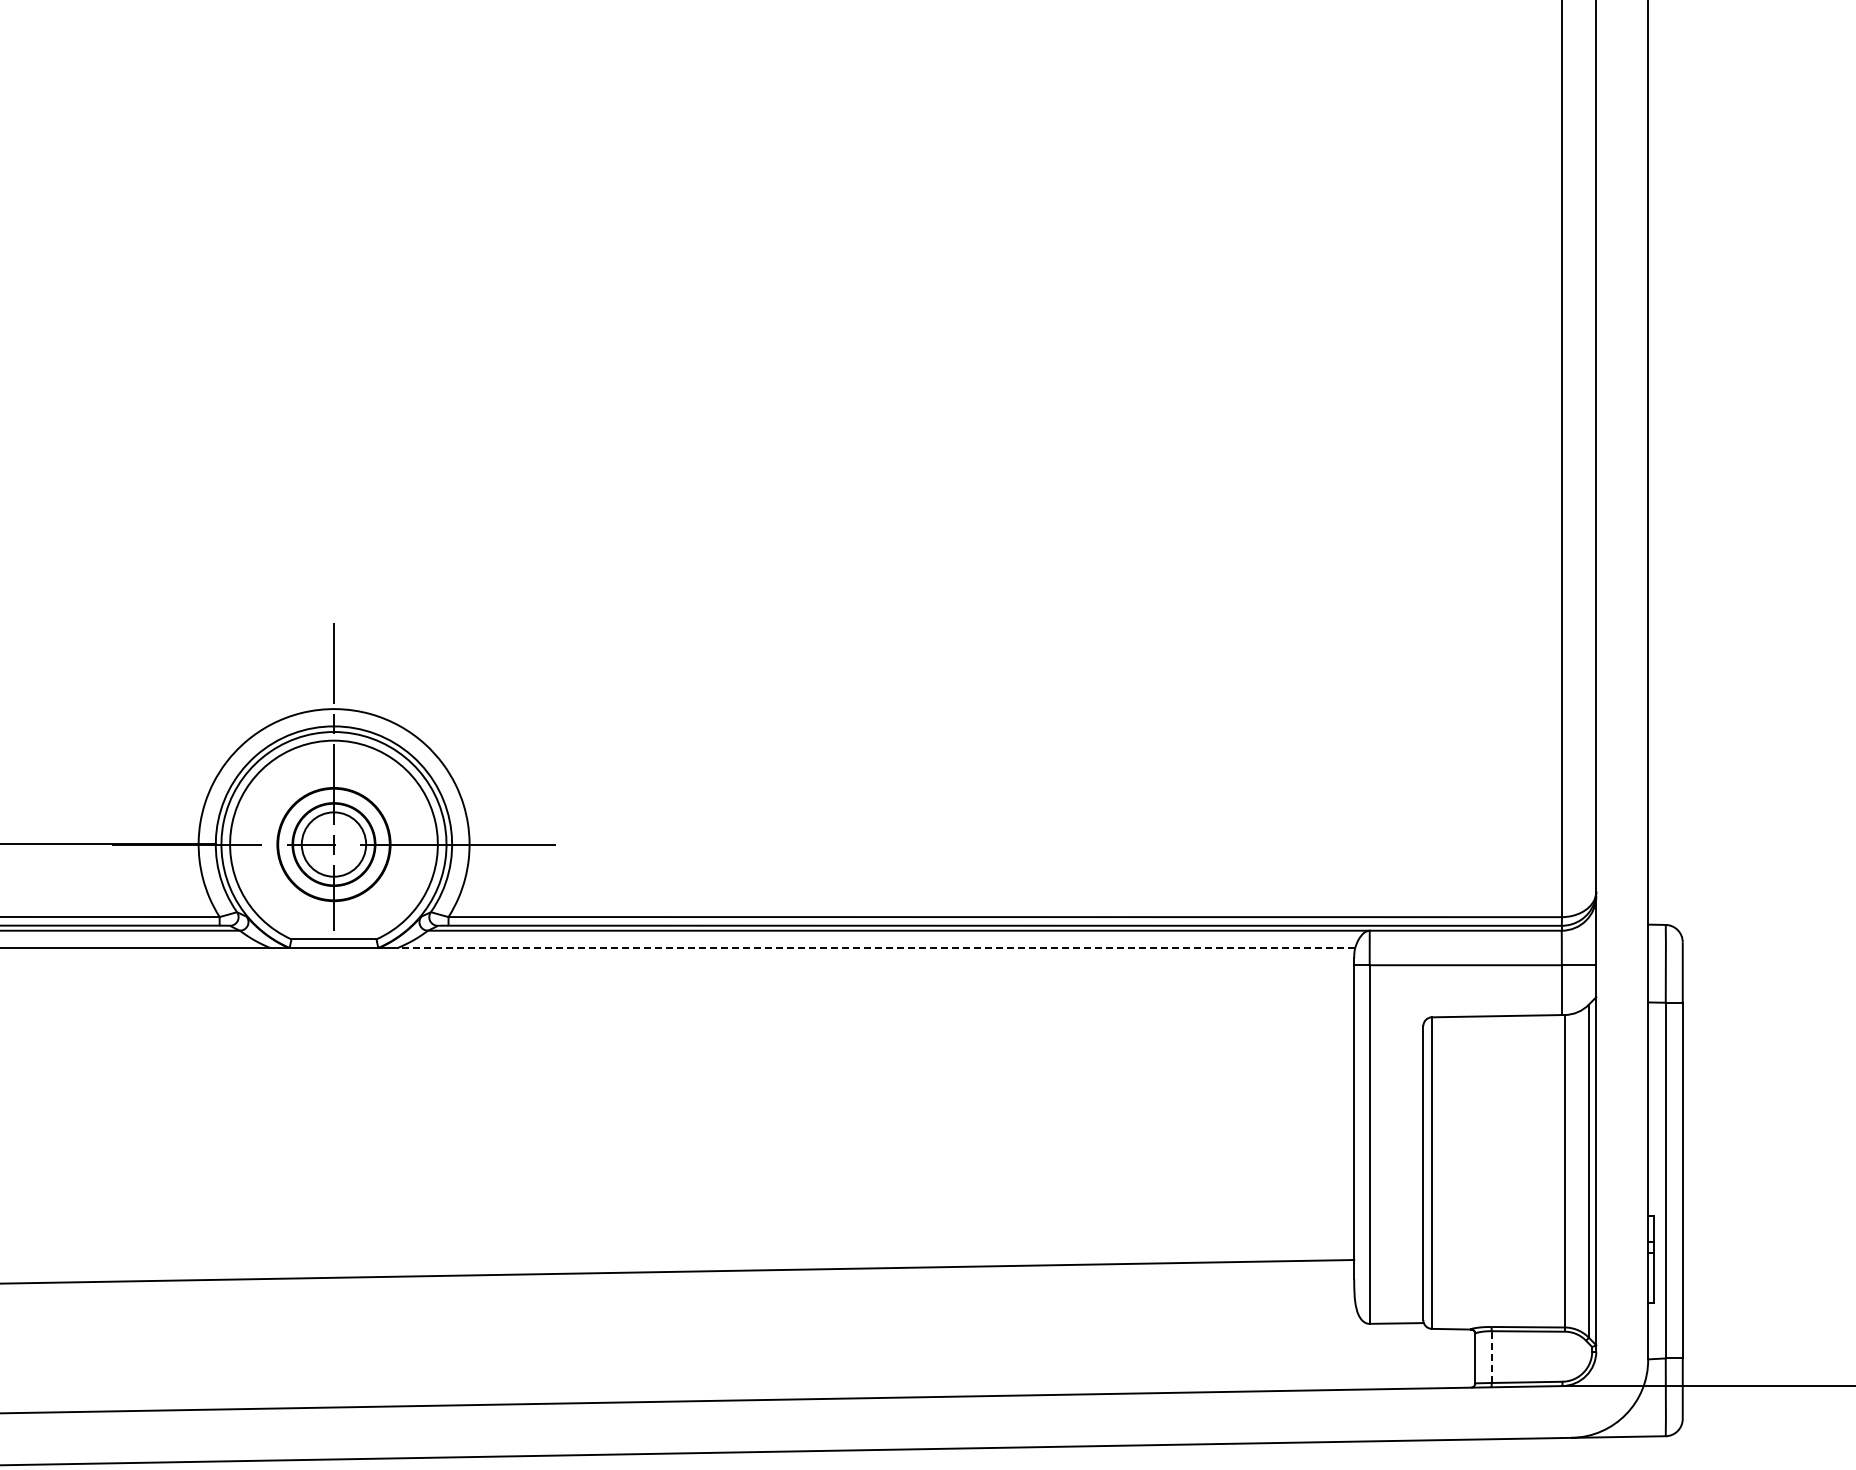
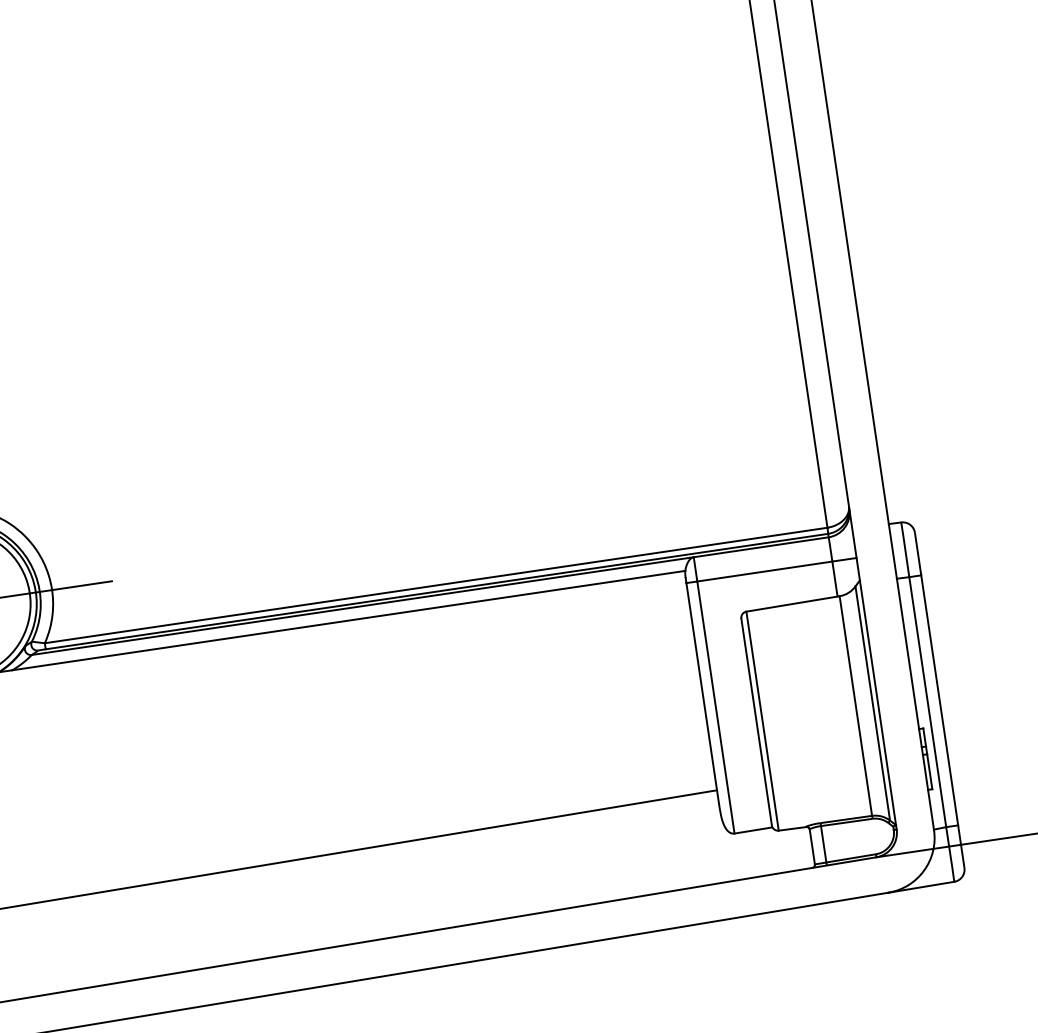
line: (876, 948) -> (348, 620), dashed -> solid
line: (1491, 1357) -> (823, 844), dashed -> solid

